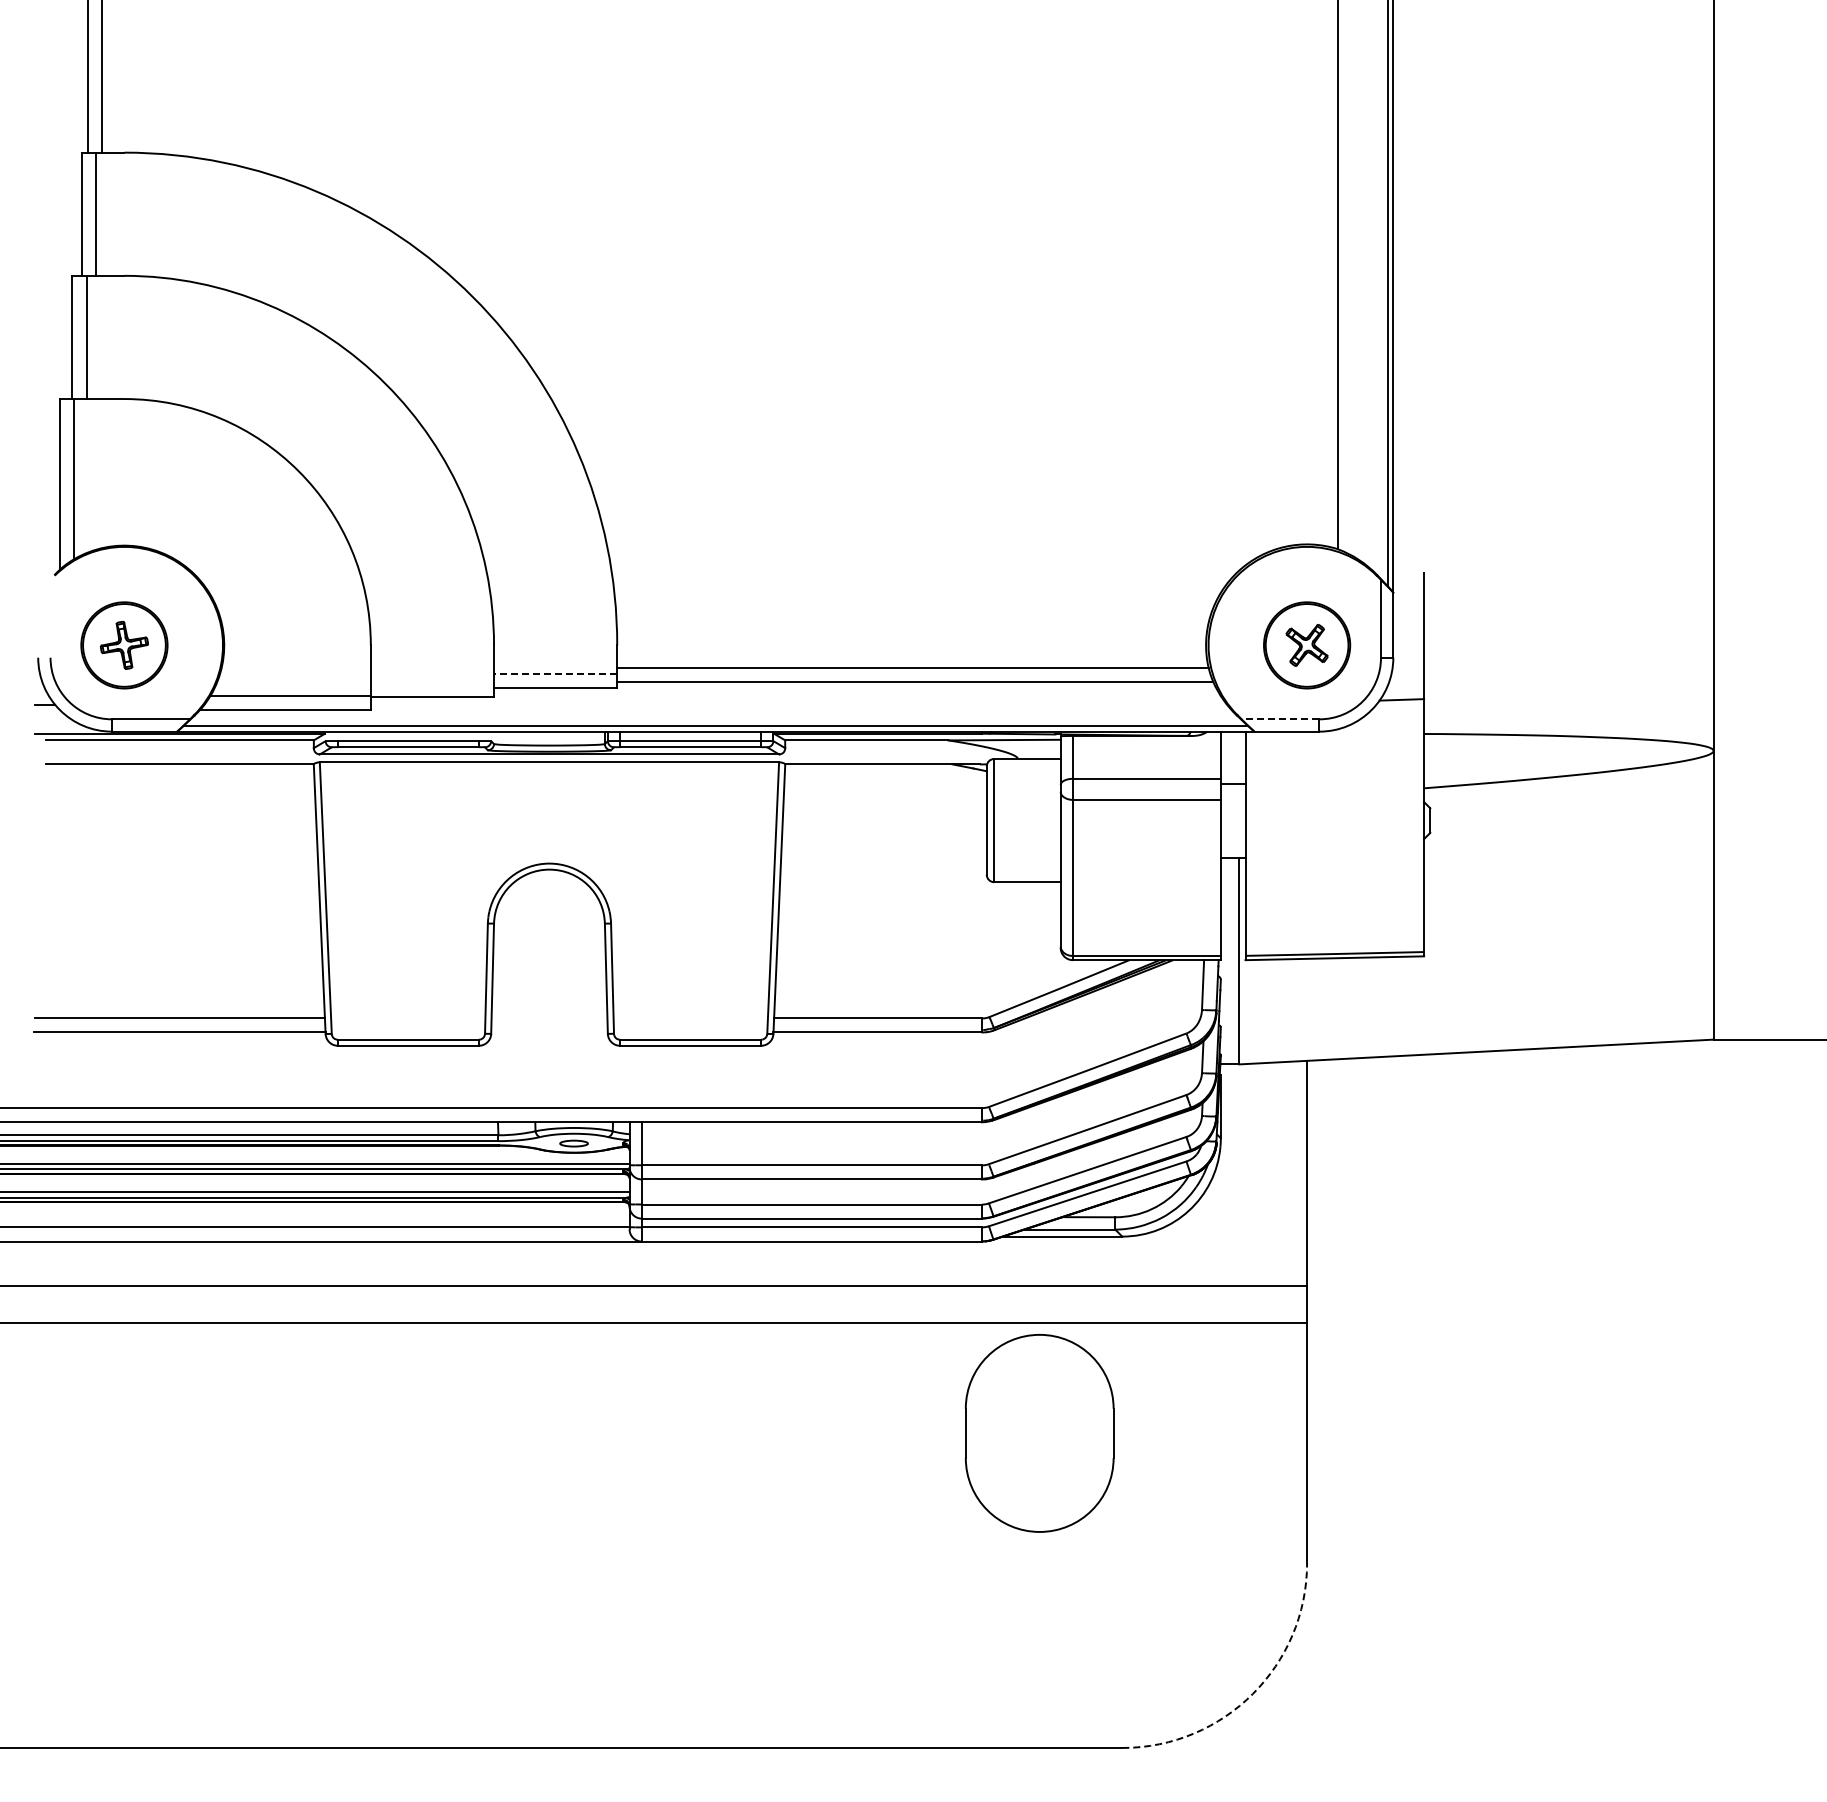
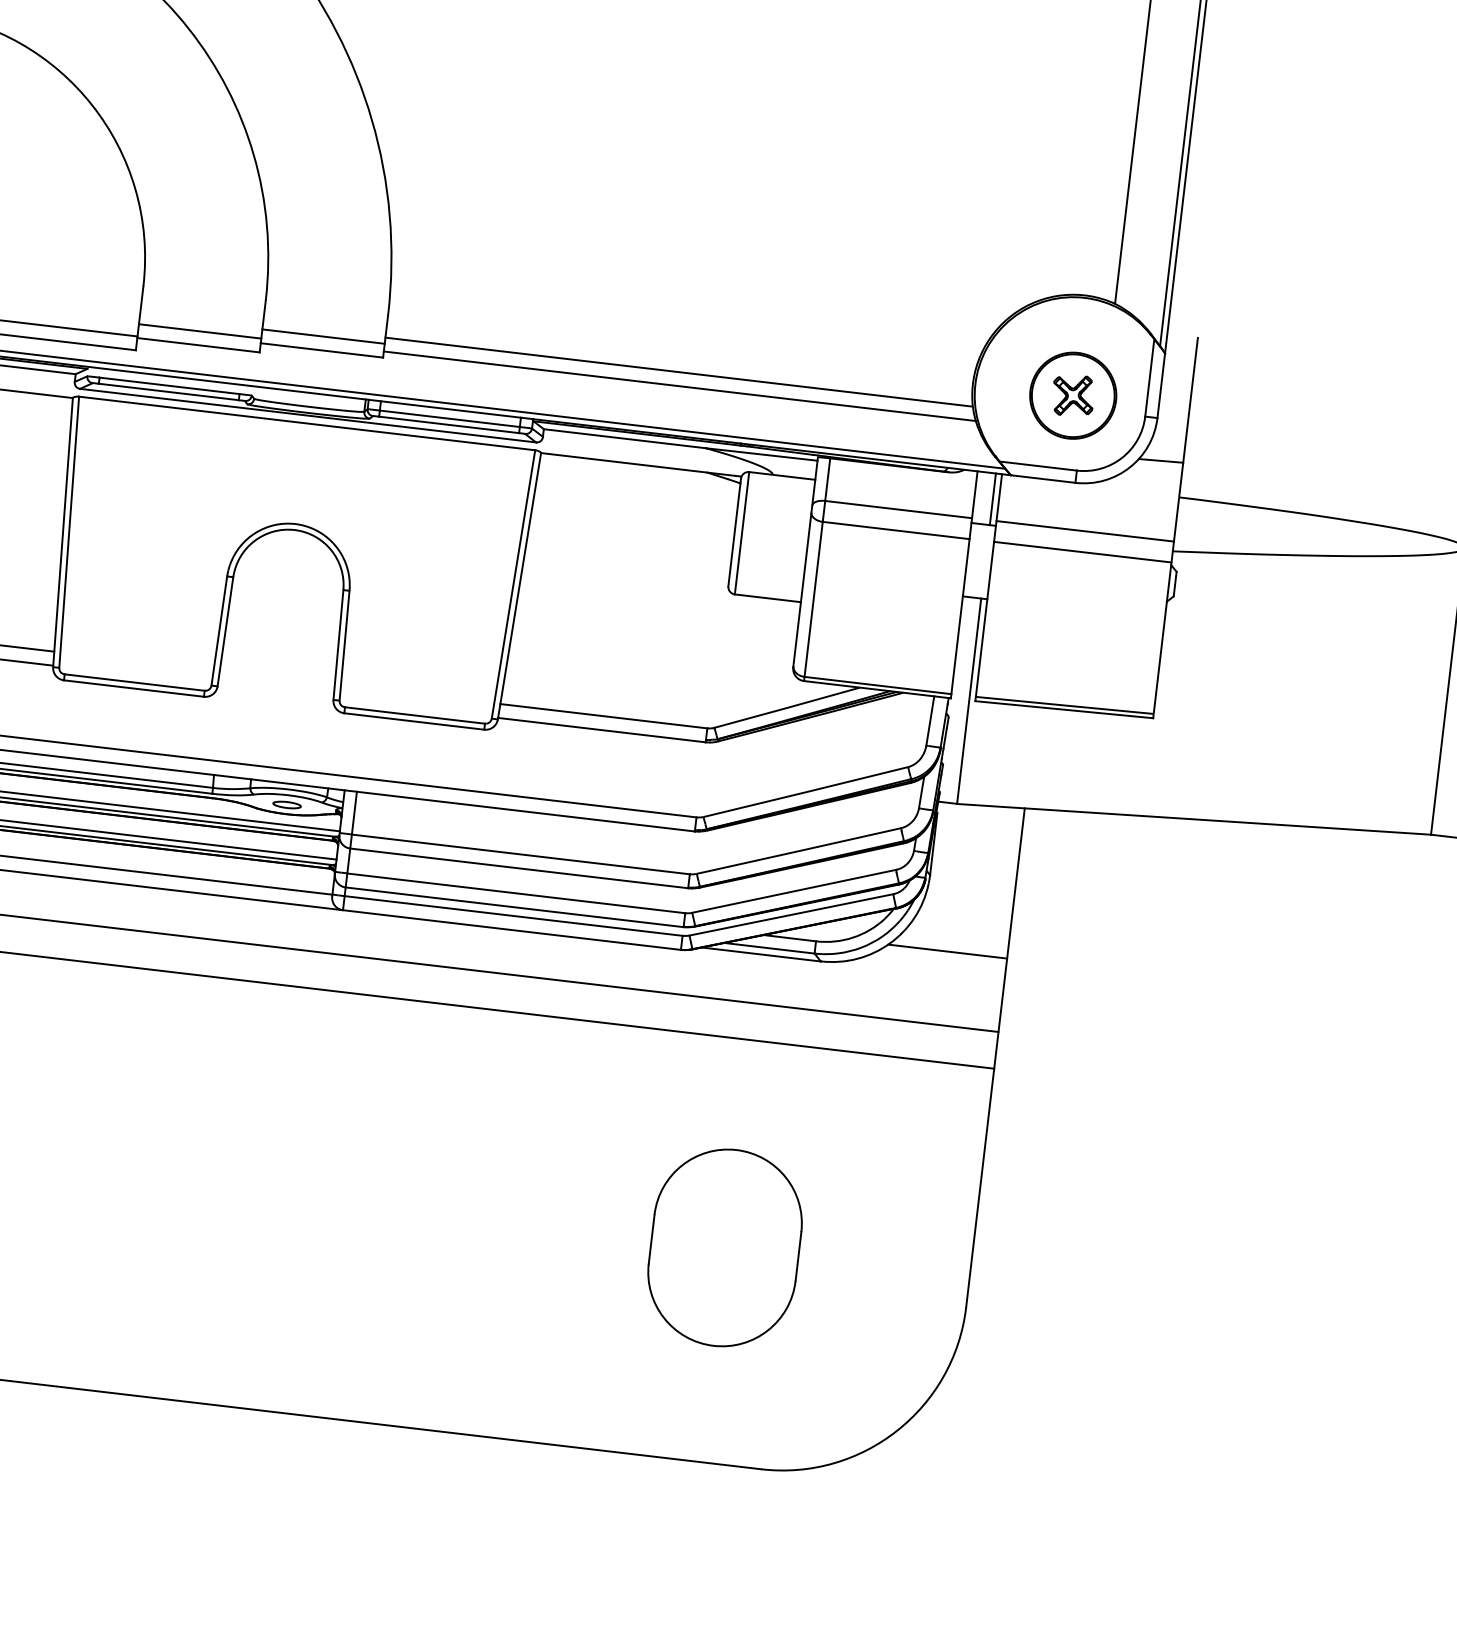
line: (555, 674) -> (323, 336), dashed -> solid
line: (432, 683) -> (200, 331), added
line: (1280, 719) -> (1038, 466), dashed -> solid
line: (1239, 757) -> (993, 499), added
line: (1334, 778) -> (1084, 531), added
line: (1334, 799) -> (1082, 551), added
line: (1247, 1212) -> (947, 952), added
part: (1039, 1433) -> (724, 1248), moved
arc: (1252, 1693) -> (896, 1430), dashed -> solid

